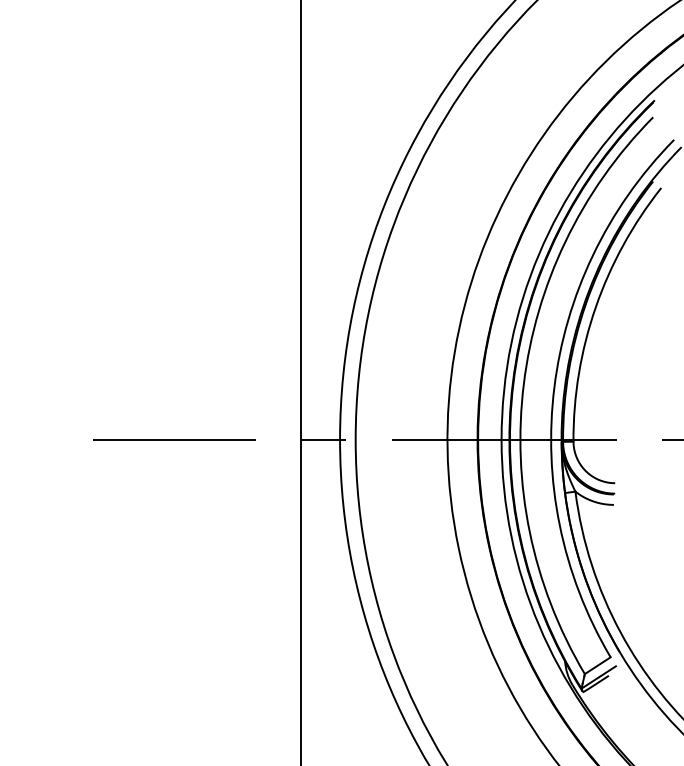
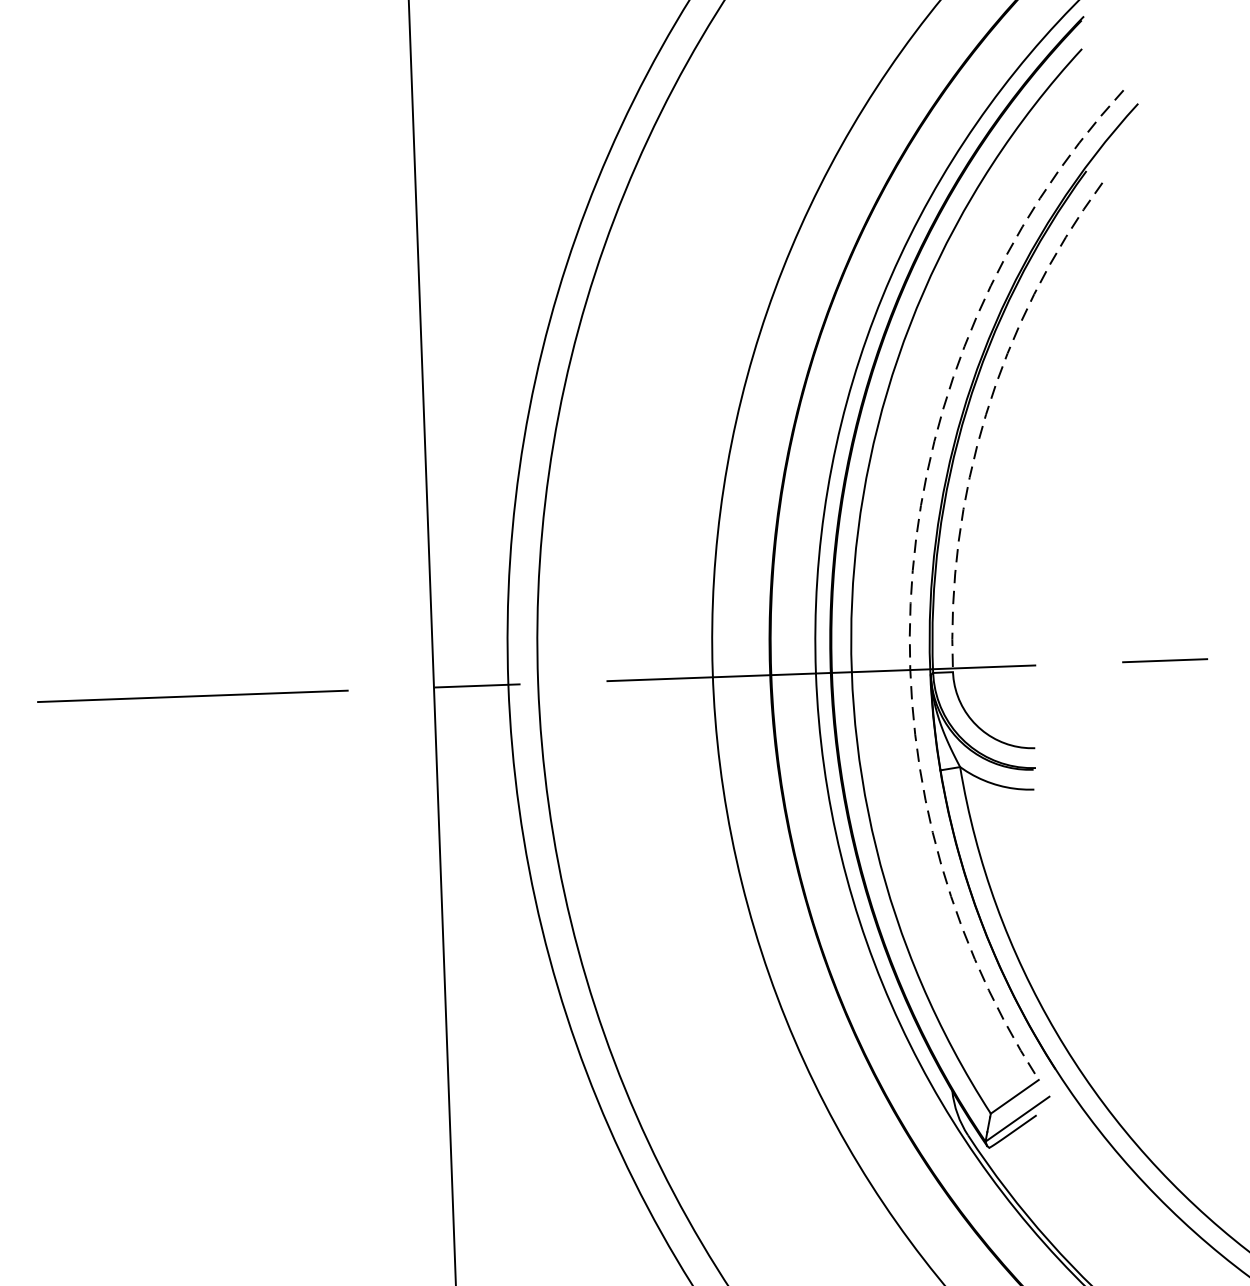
arc: (595, 307) -> (985, 415), solid -> dashed
arc: (554, 387) -> (913, 570), solid -> dashed

